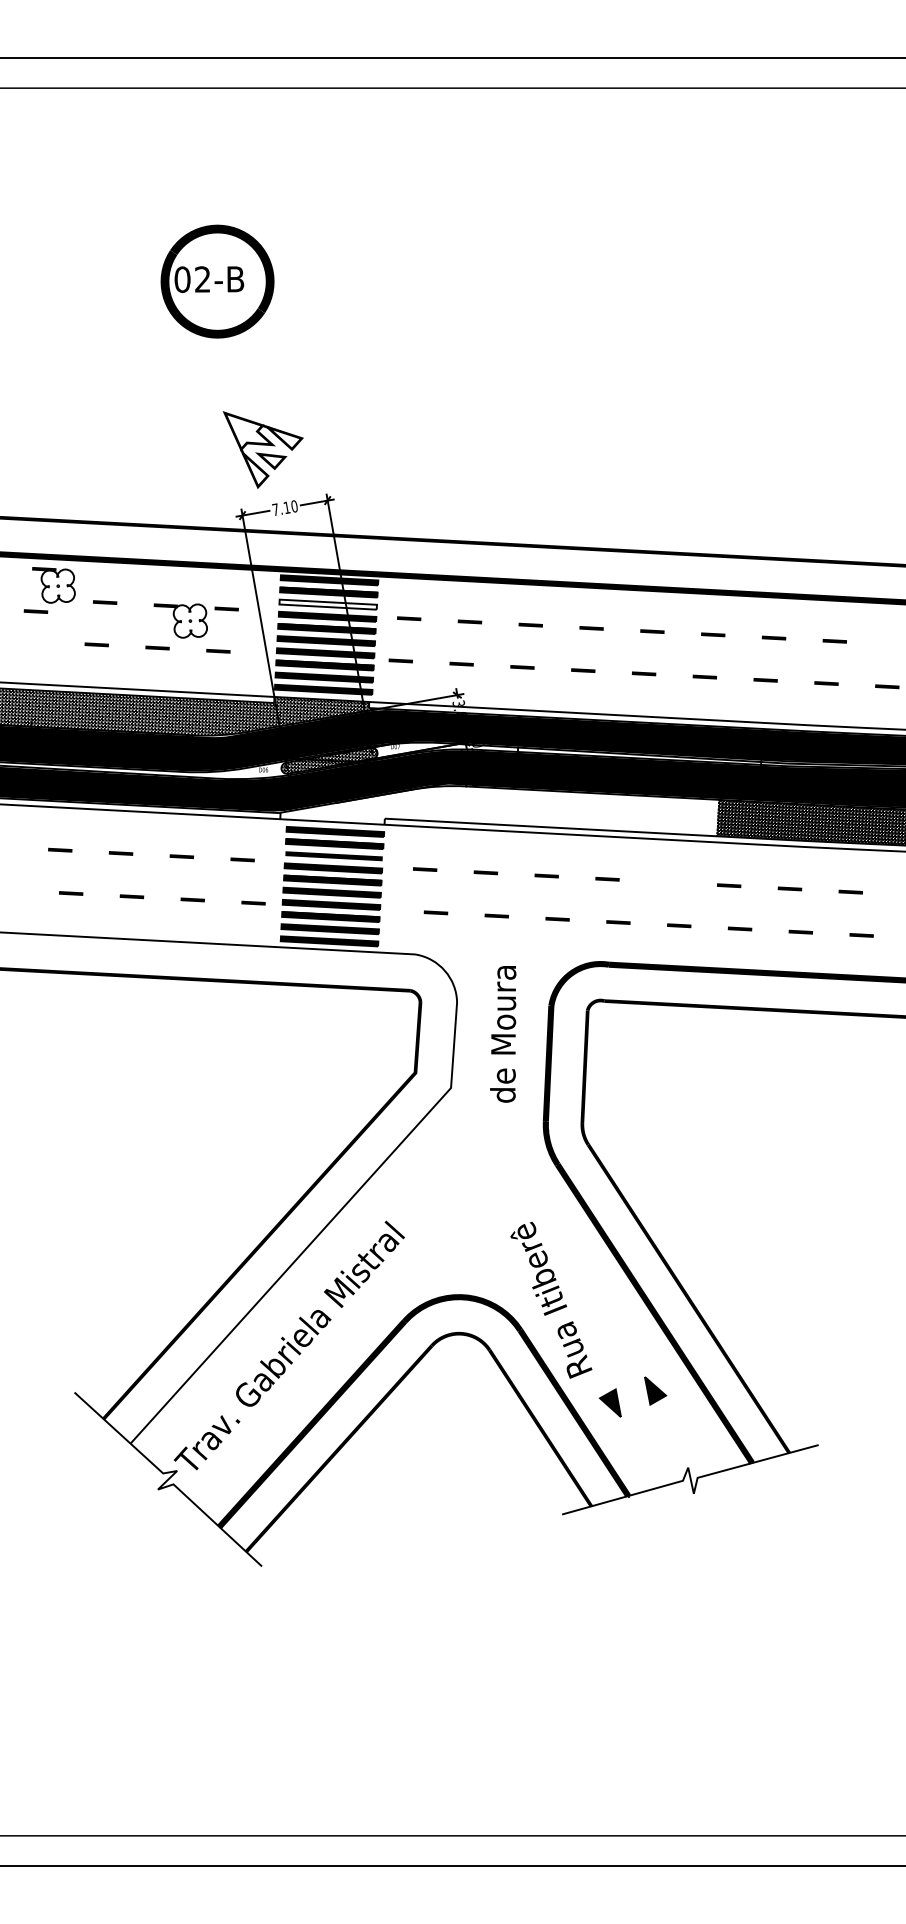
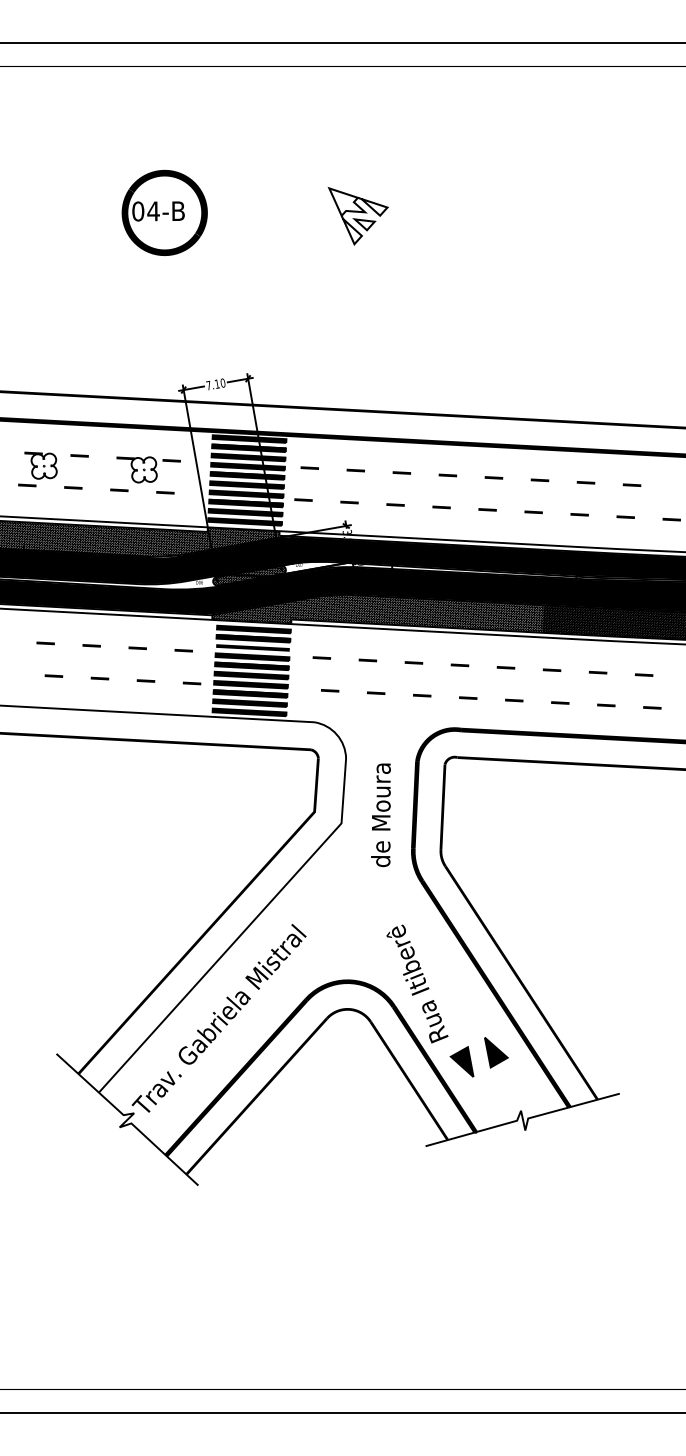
text: (202, 279) -> (153, 211), 02-B -> 04-B
part: (262, 449) -> (357, 215), moved
part: (49, 590) -> (37, 469), moved
fill: (328, 604) -> (248, 457), added
hatch: (499, 811) -> (378, 614), added
line: (668, 882) -> (506, 667), added
text: (503, 1034) -> (381, 815), moved
part: (655, 1390) -> (496, 1052), size x1.43
part: (610, 1402) -> (462, 1061), size x1.43

